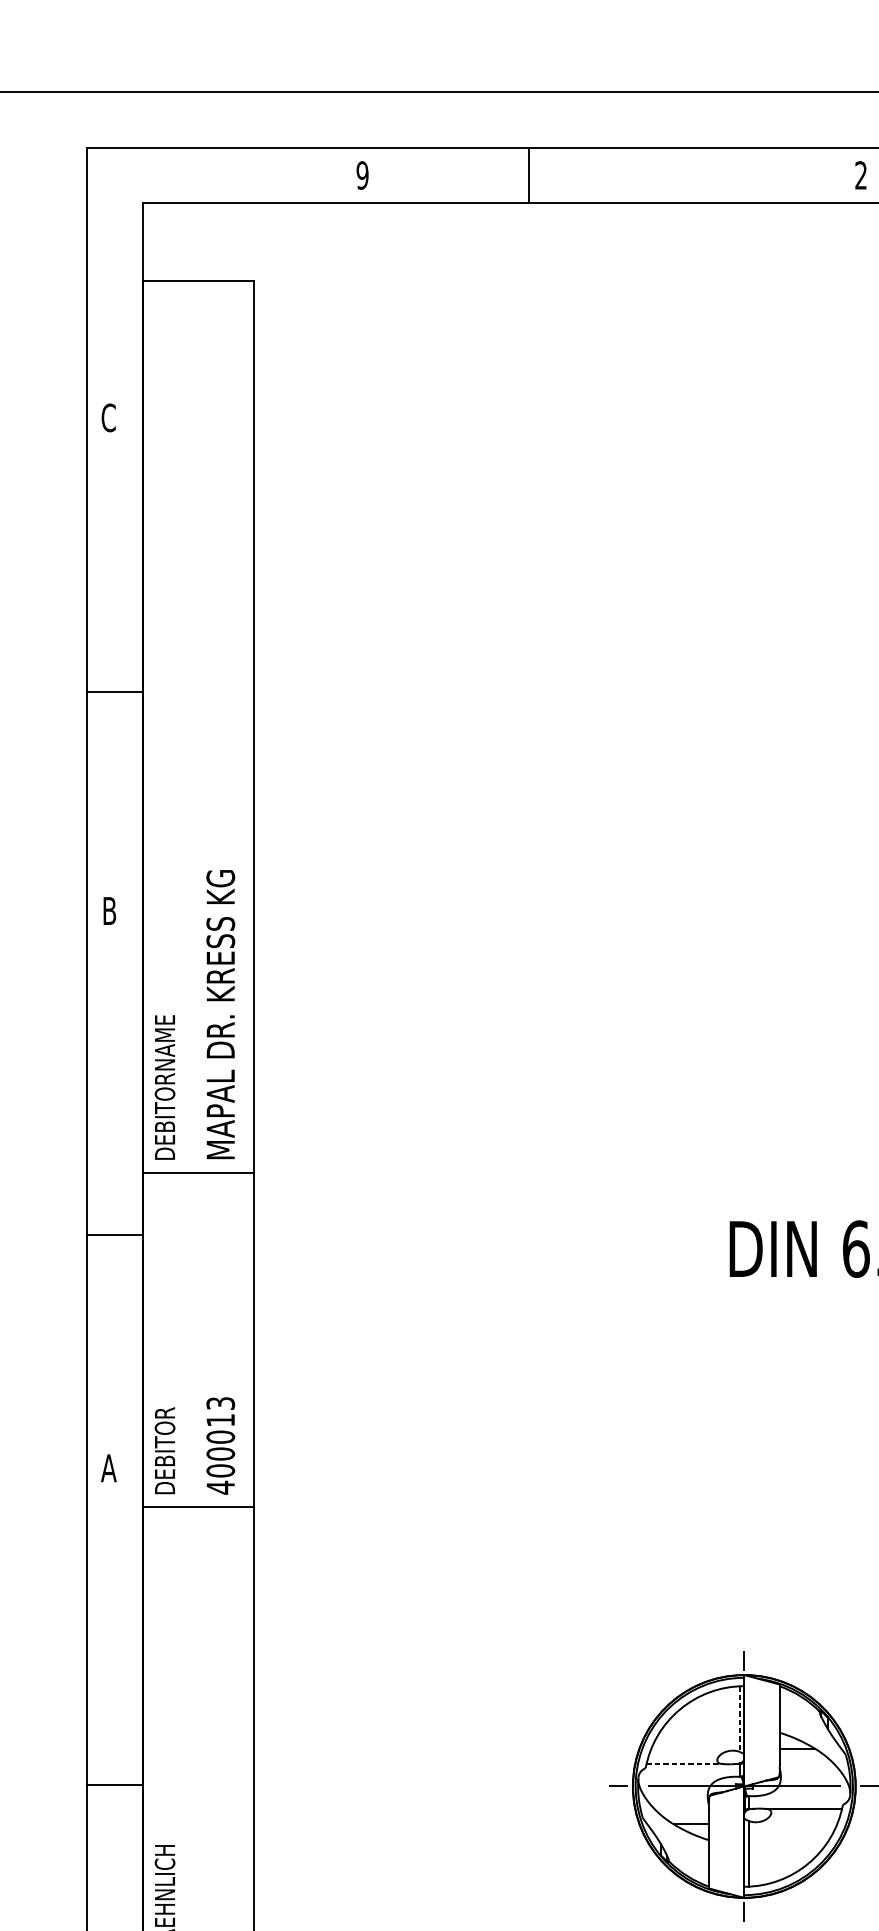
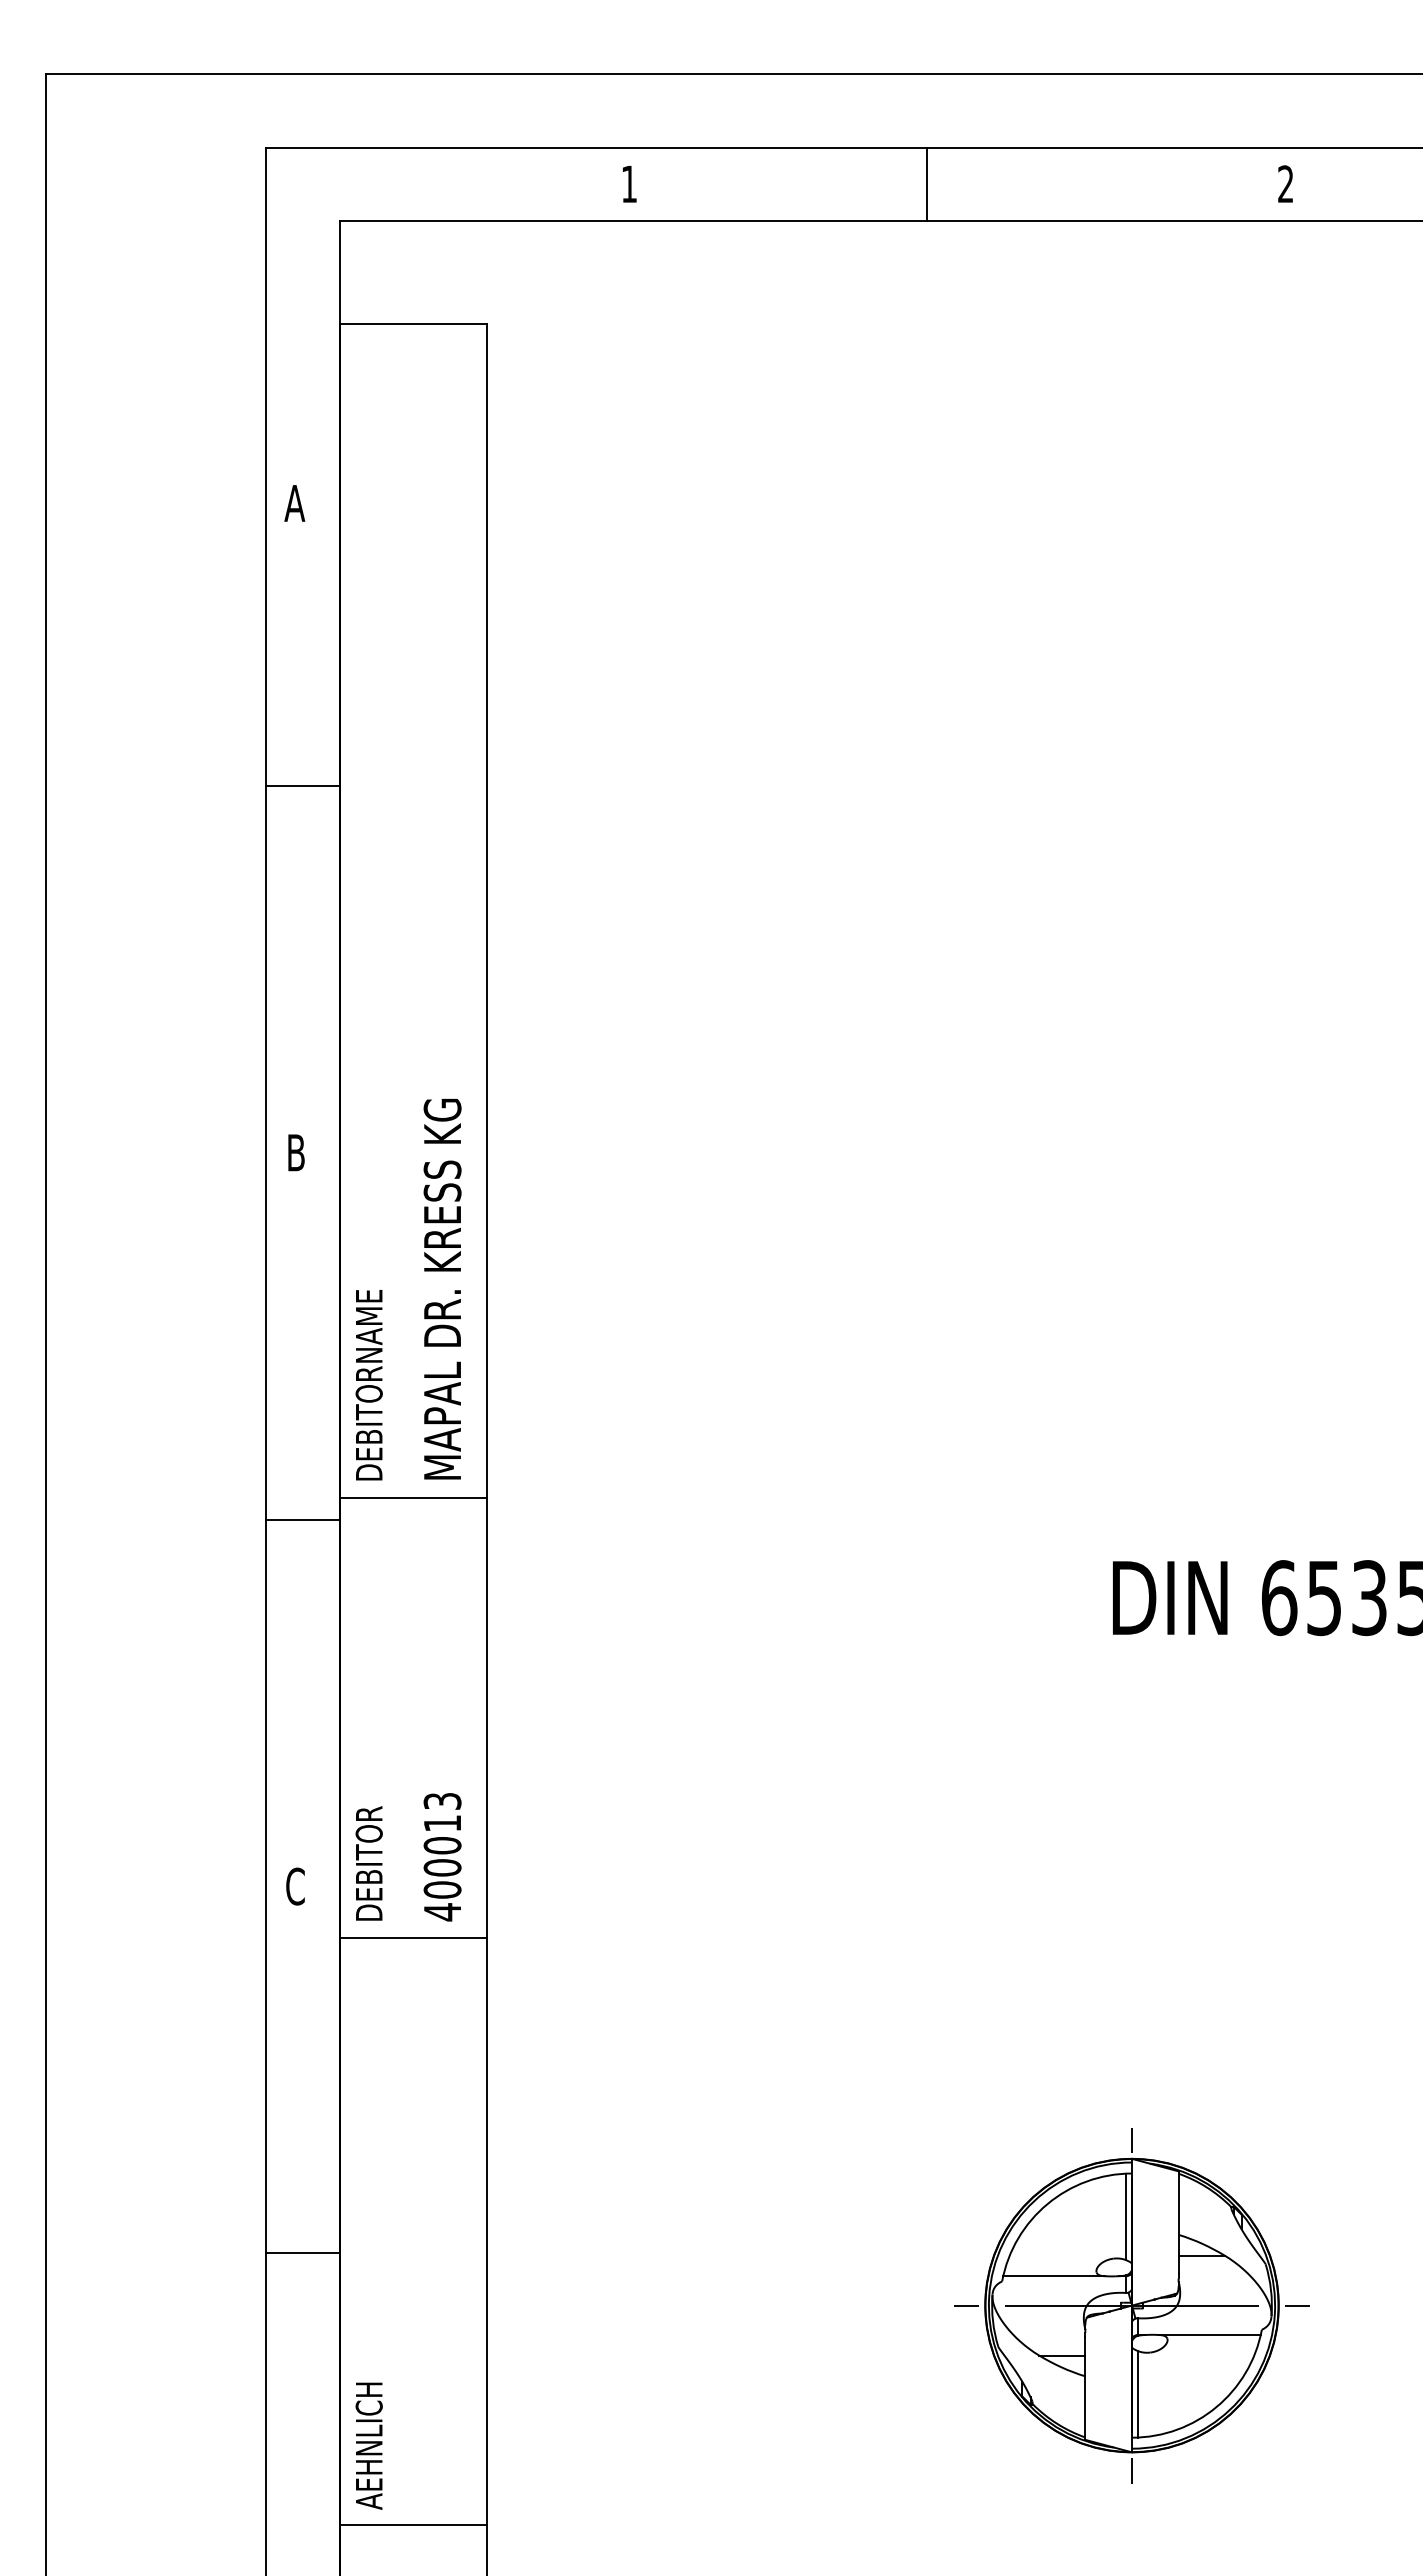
line: (529, 174) -> (926, 183), moved
text: (362, 175) -> (629, 184), 9 -> 1
text: (108, 417) -> (294, 503), C -> A
line: (114, 692) -> (302, 785), moved
line: (114, 1235) -> (302, 1519), moved
text: (108, 1468) -> (294, 1886), A -> C
line: (740, 1719) -> (1126, 2217), dashed -> solid
line: (684, 1764) -> (1053, 2276), dashed -> solid
line: (114, 1784) -> (302, 2253), moved

